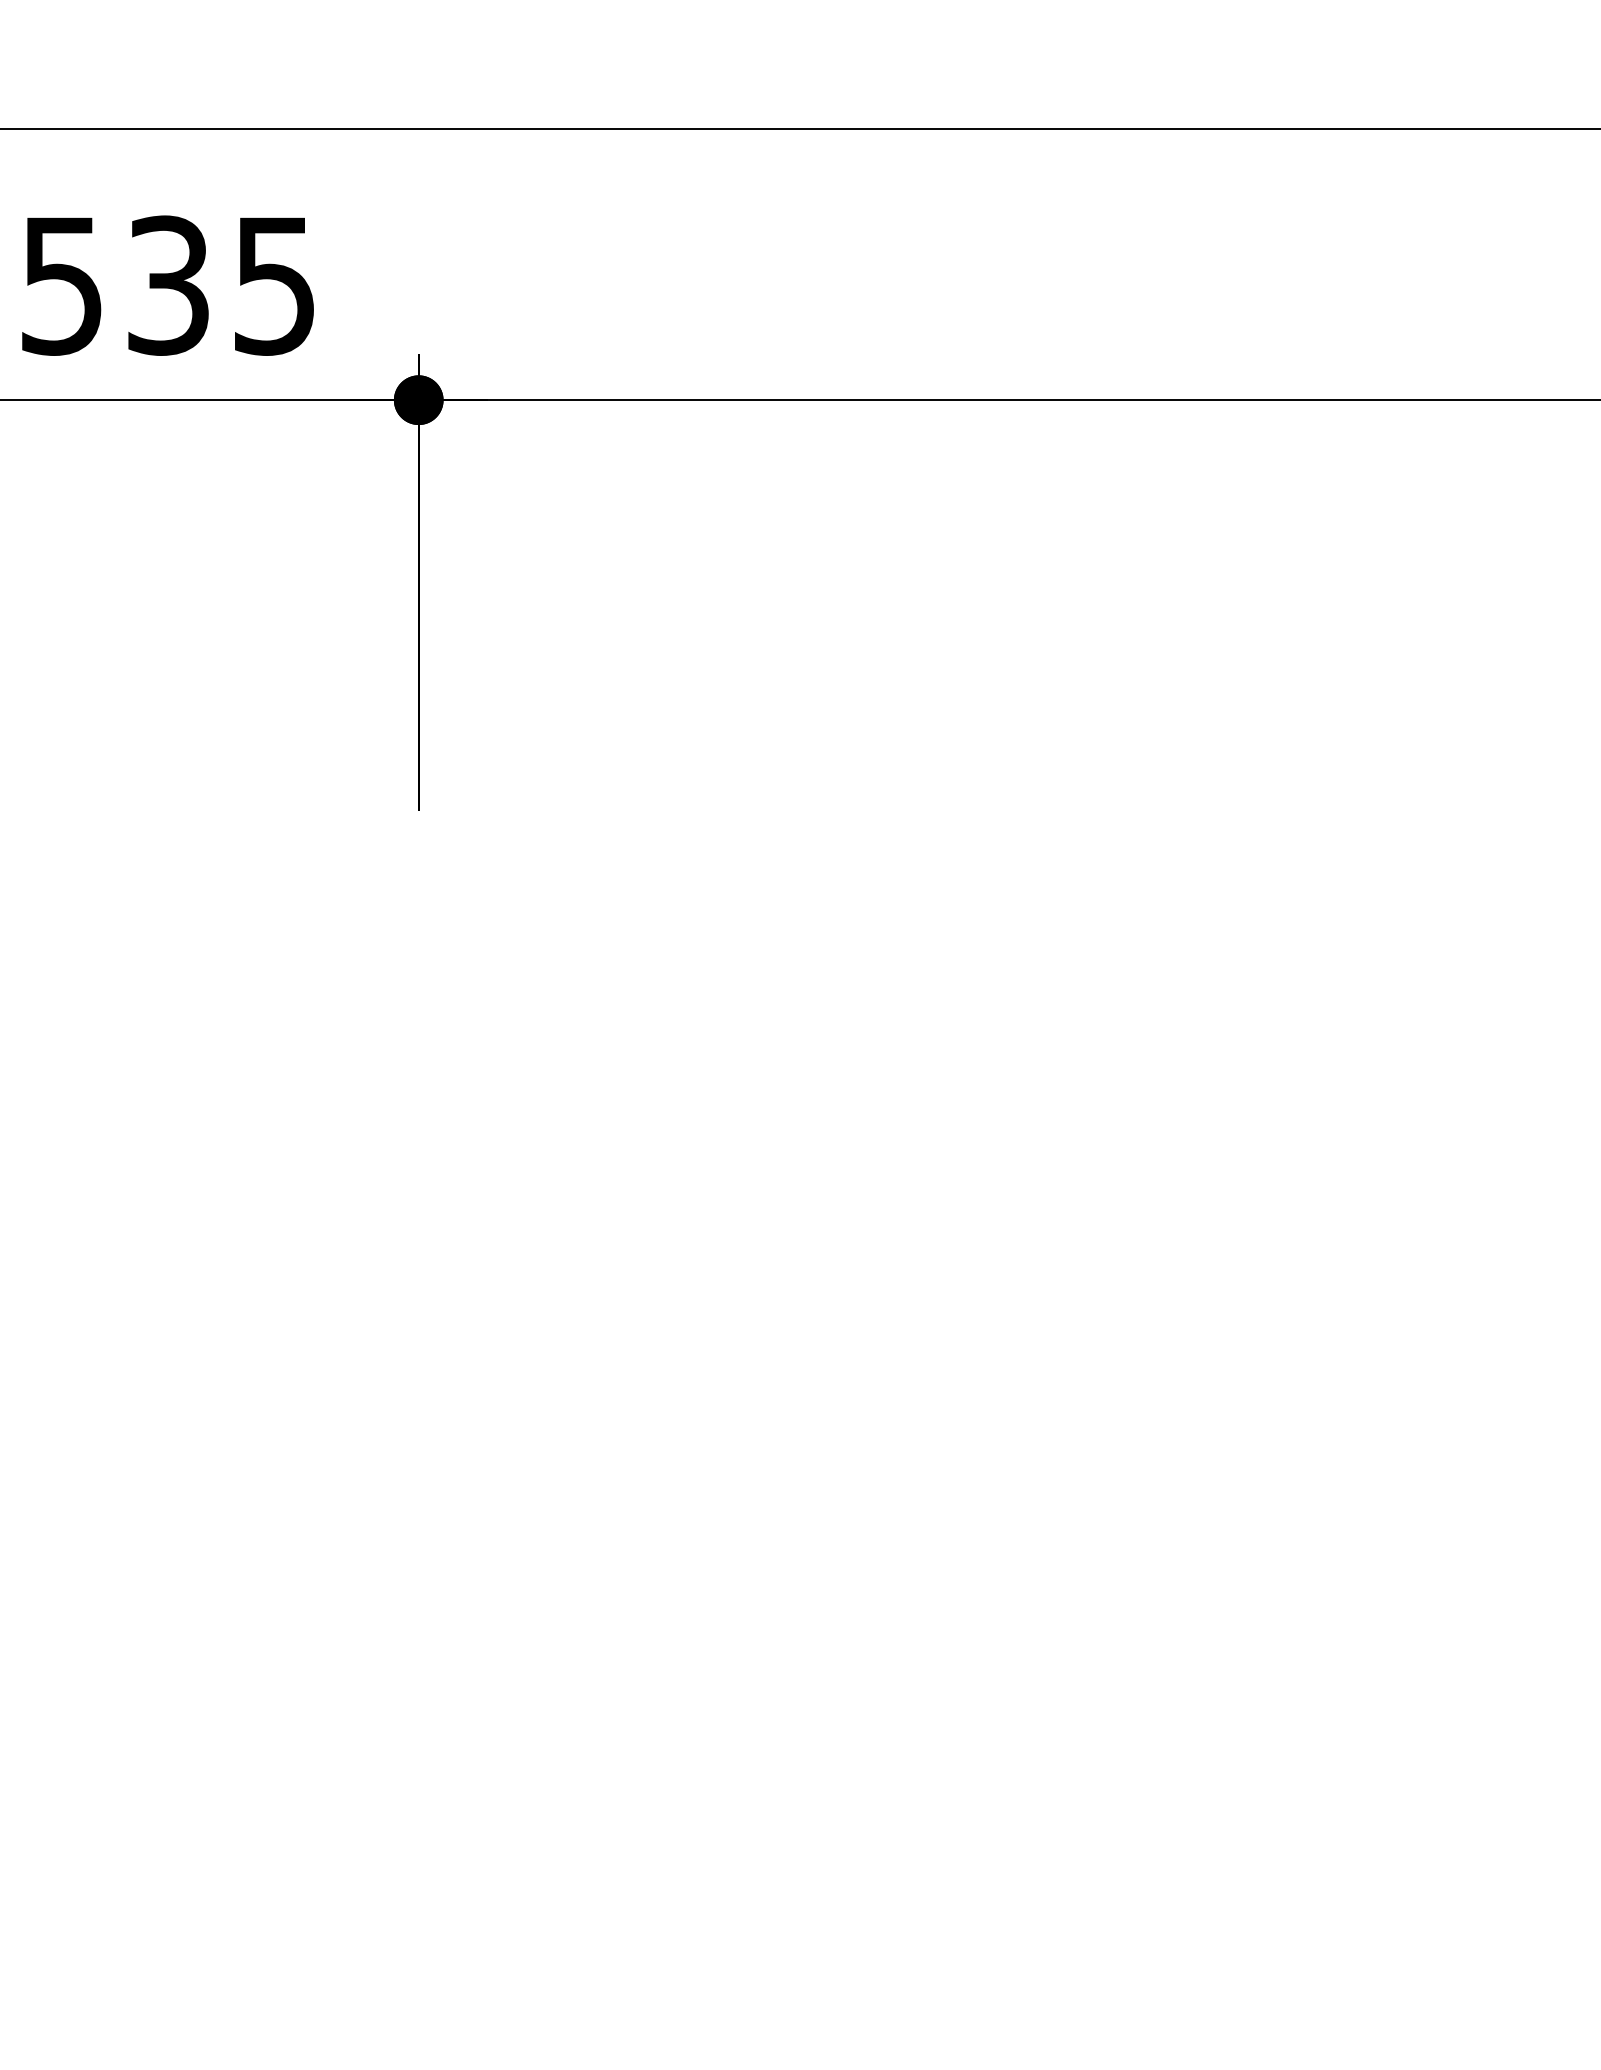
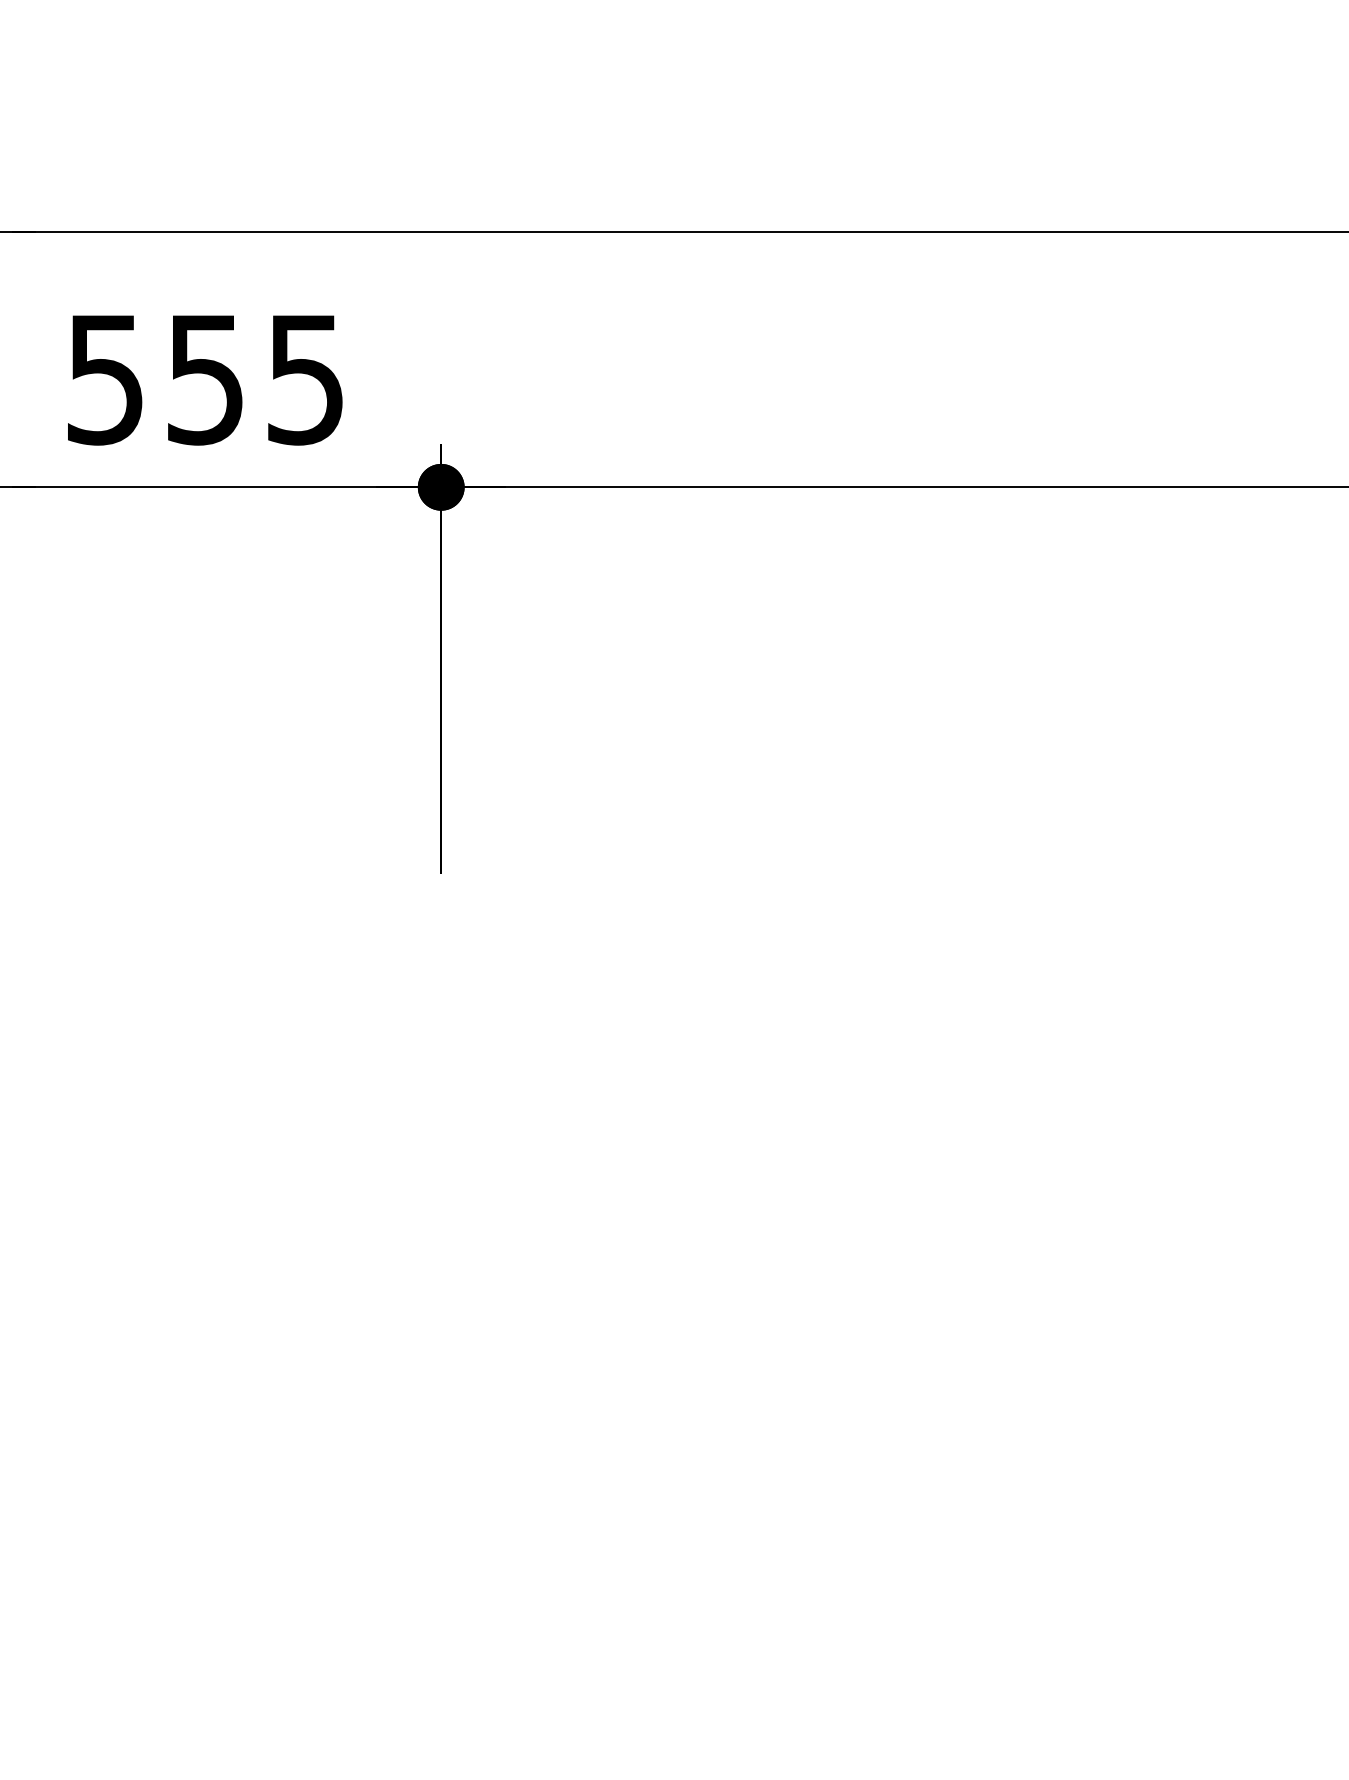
text: (168, 285) -> (205, 379), 535 -> 555

